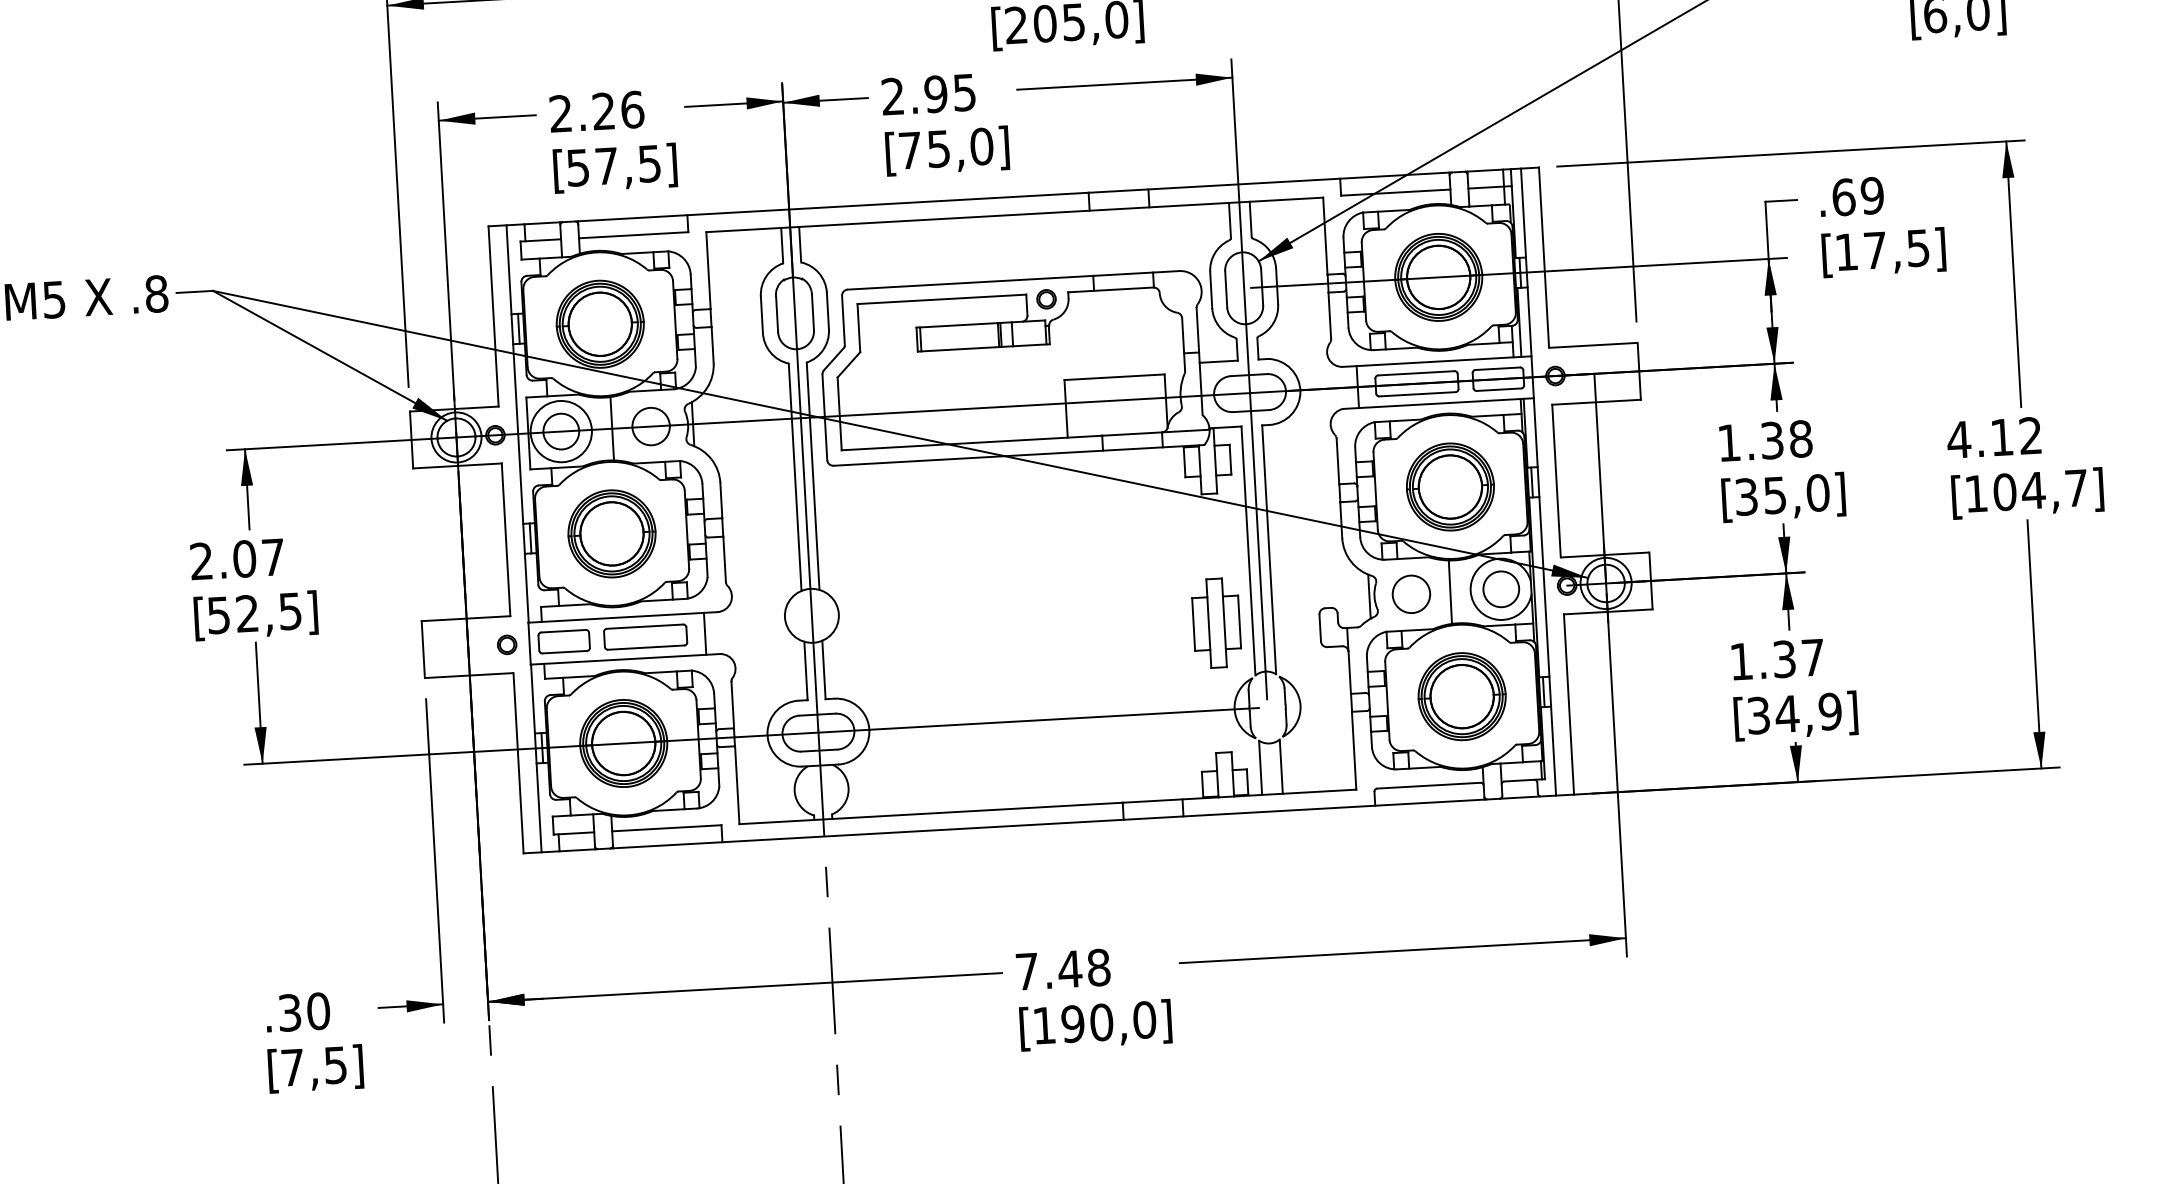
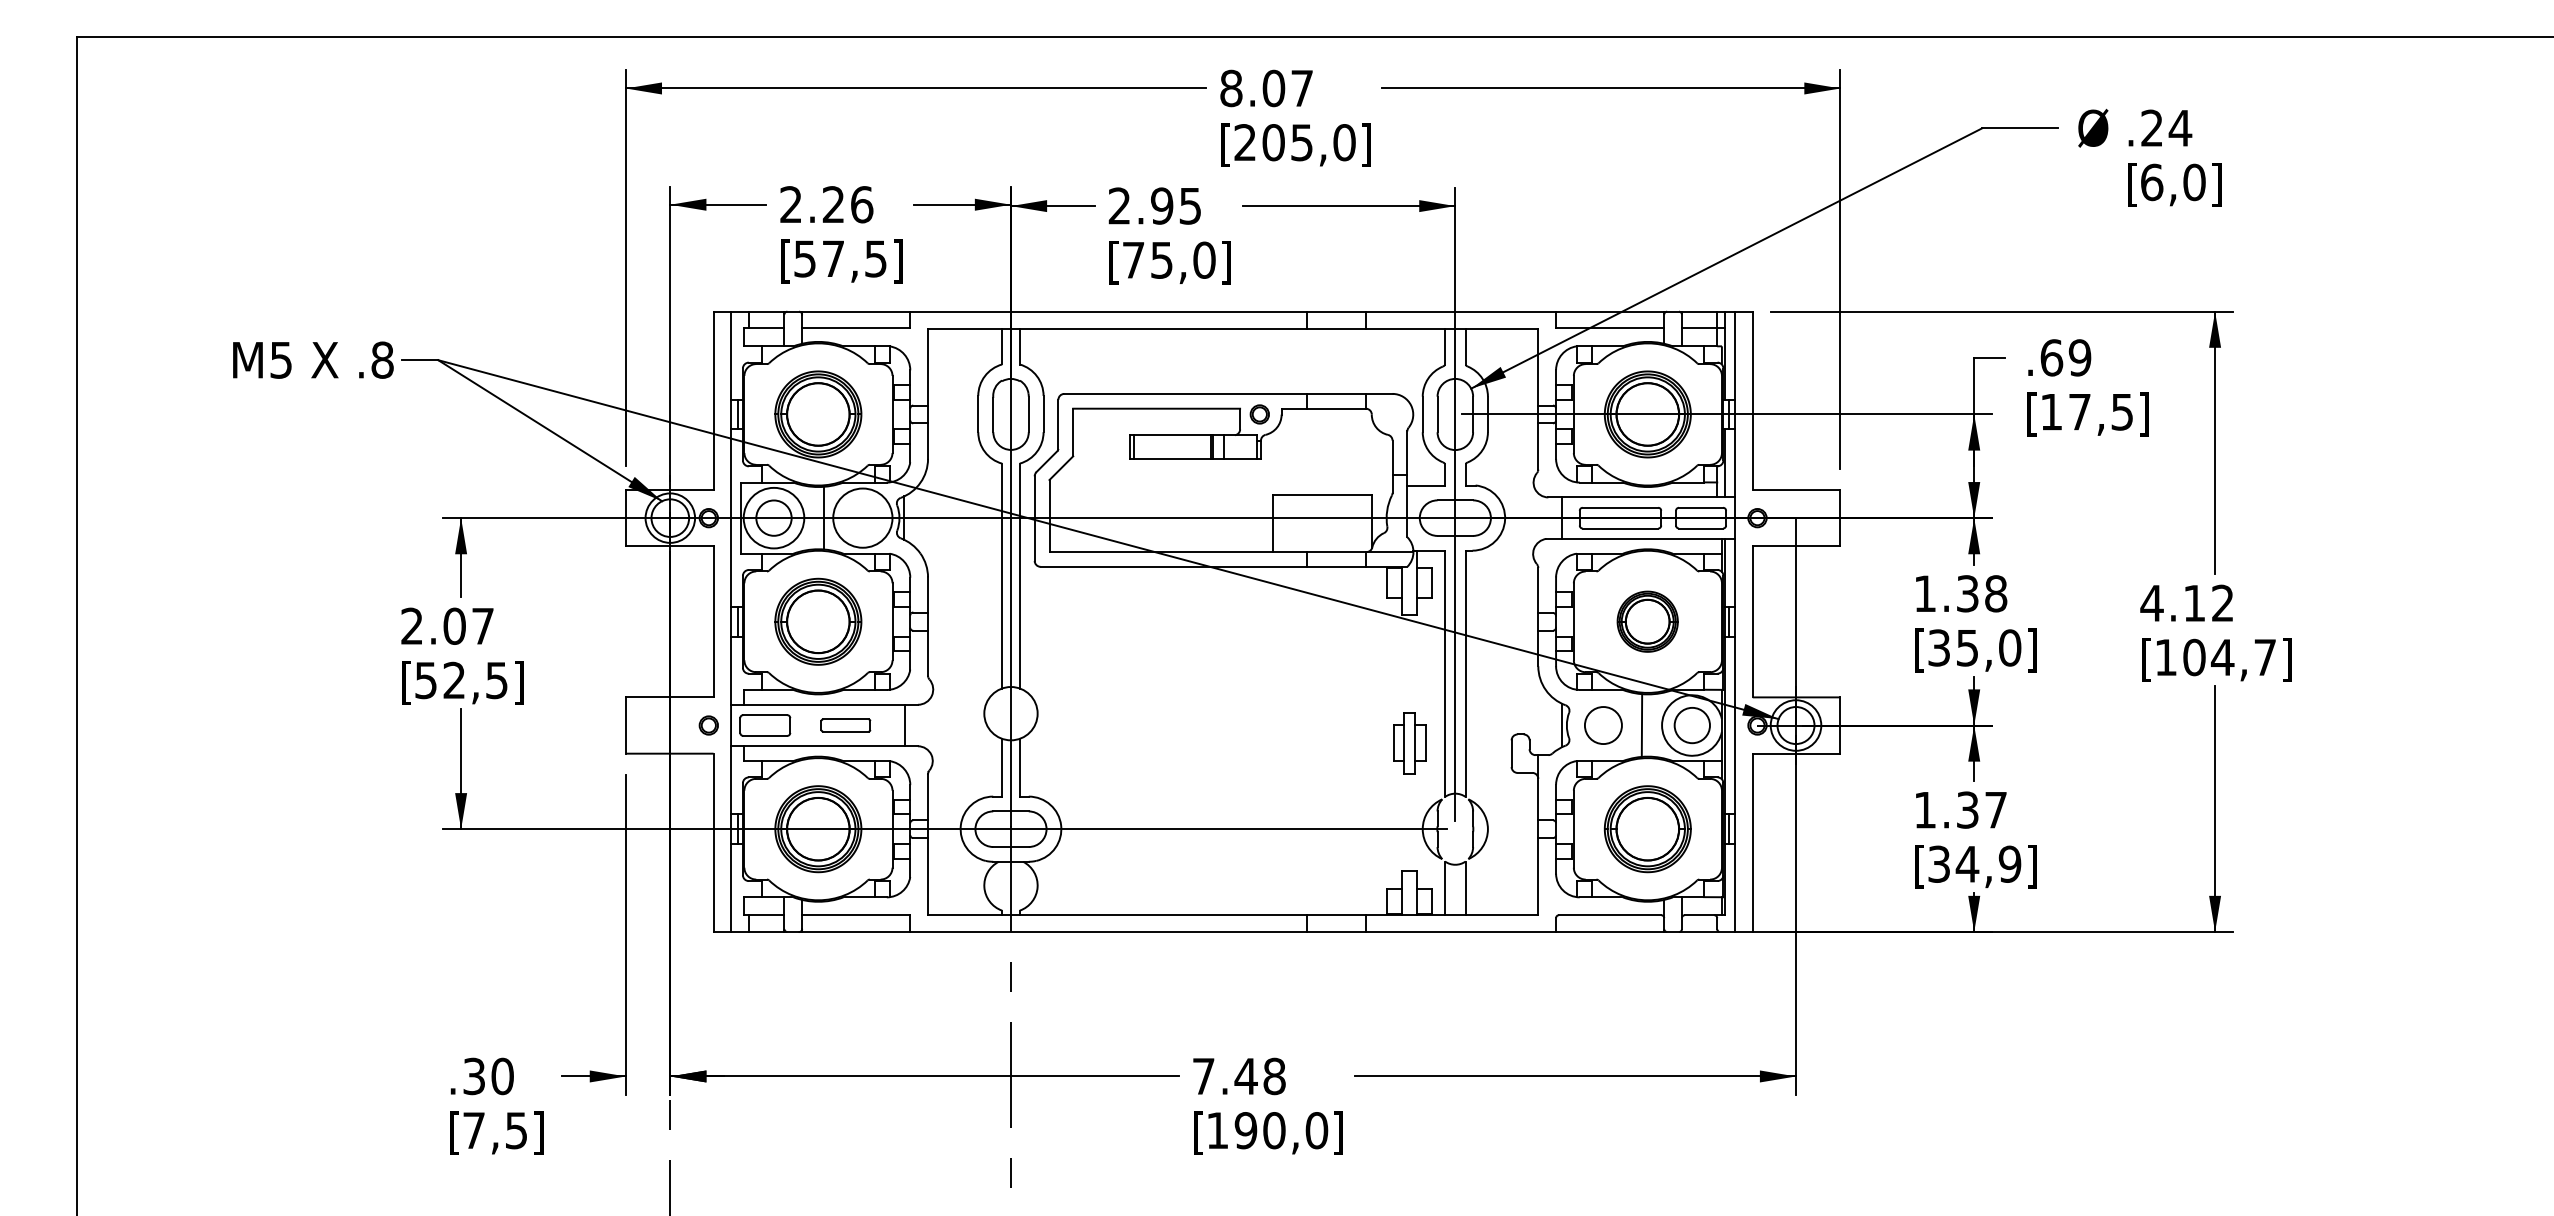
circle: (650, 425) -> (862, 517), size x1.6
part: (1450, 486) -> (1647, 621), size x0.7
part: (1216, 622) -> (1409, 742), size x0.7
part: (645, 637) -> (845, 725), size x0.6

